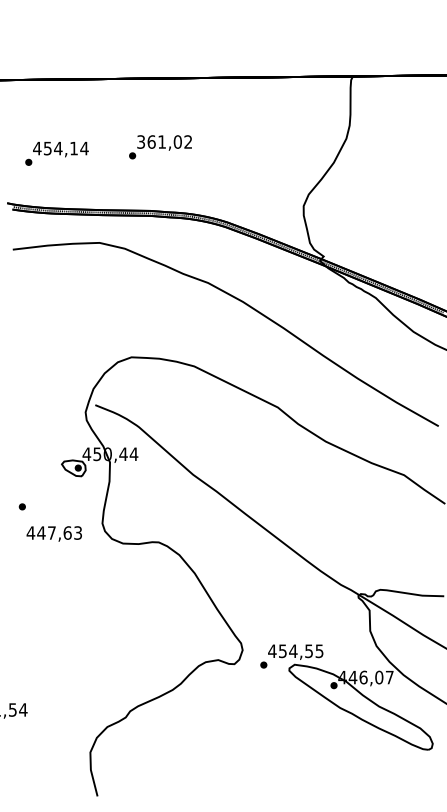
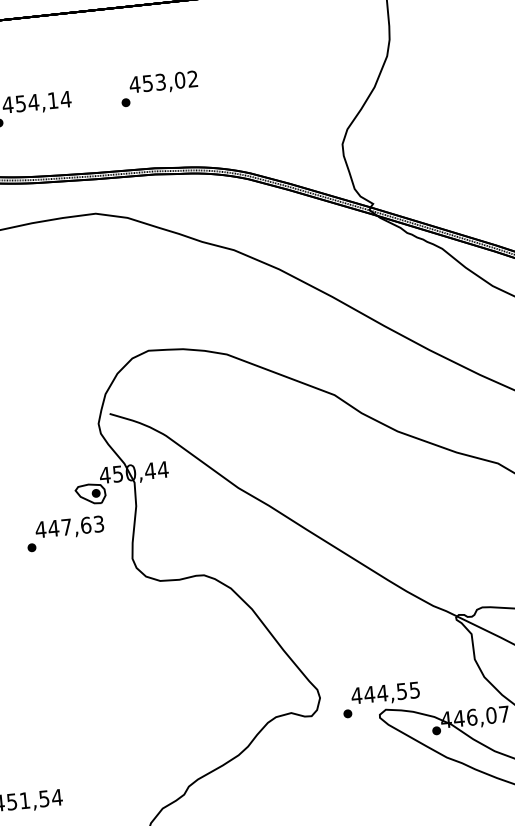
text: (150, 141) -> (146, 82), 361,02 -> 453,02
text: (53, 533) -> (68, 527), moved
text: (282, 651) -> (369, 694), 454,55 -> 444,55

